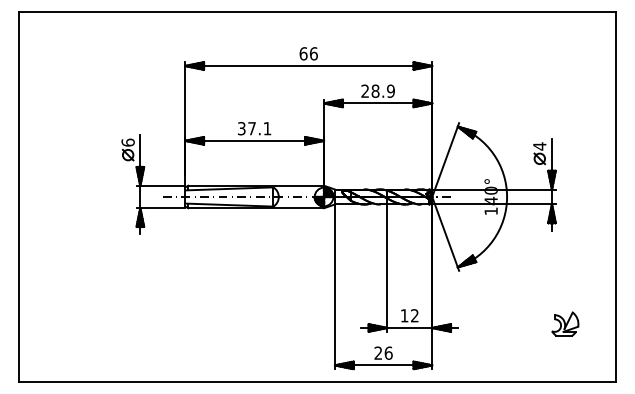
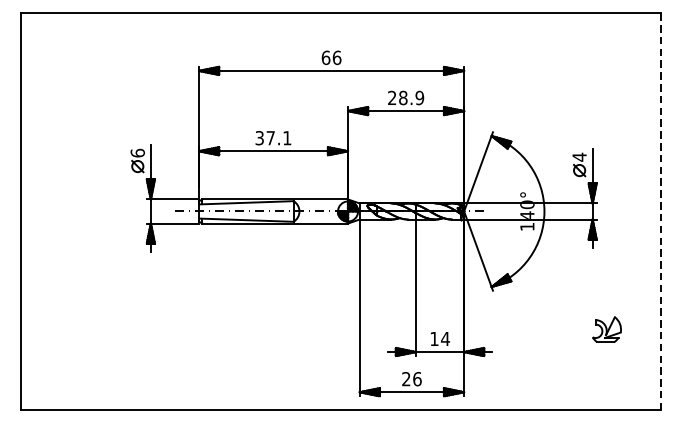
line: (615, 196) -> (660, 210), solid -> dashed
text: (414, 315) -> (445, 338), 12 -> 14
part: (565, 323) -> (607, 329), moved

